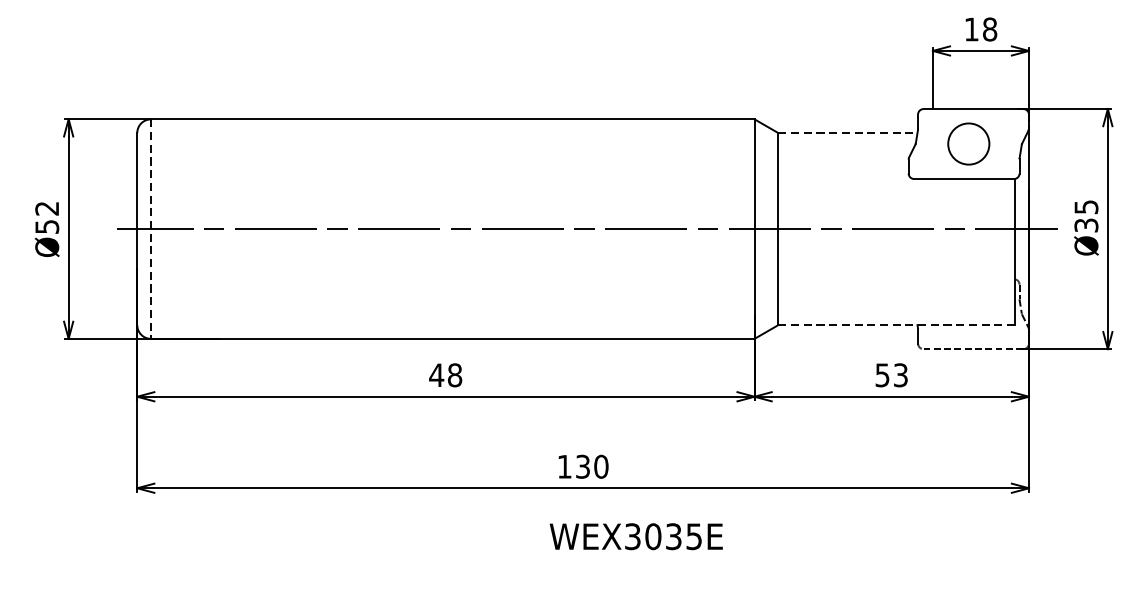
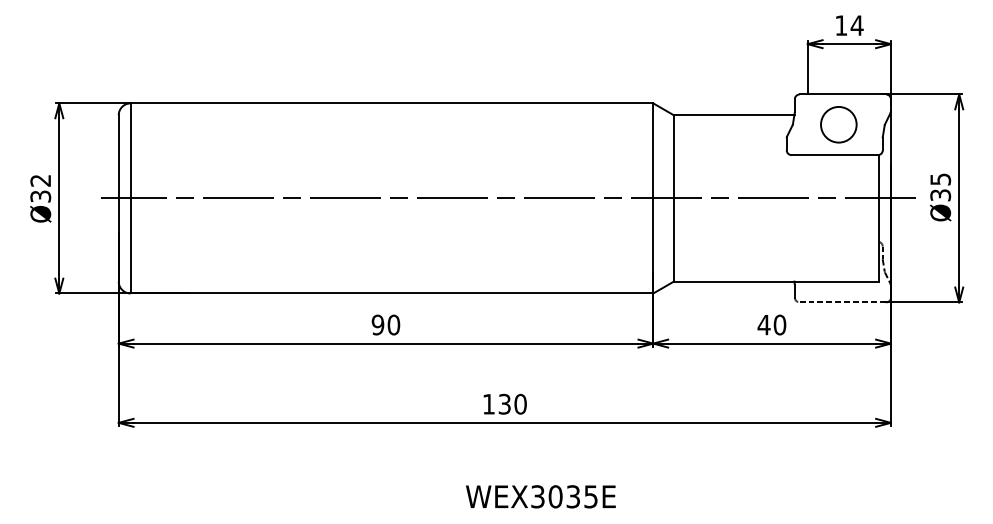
text: (989, 29) -> (856, 25), 18 -> 14
line: (848, 133) -> (734, 115), dashed -> solid
text: (46, 225) -> (40, 195), Ø52 -> Ø32
line: (150, 229) -> (130, 198), dashed -> solid
line: (896, 325) -> (776, 281), dashed -> solid
text: (445, 374) -> (385, 324), 48 -> 90
text: (891, 374) -> (771, 324), 53 -> 40
text: (635, 536) -> (540, 496), moved

